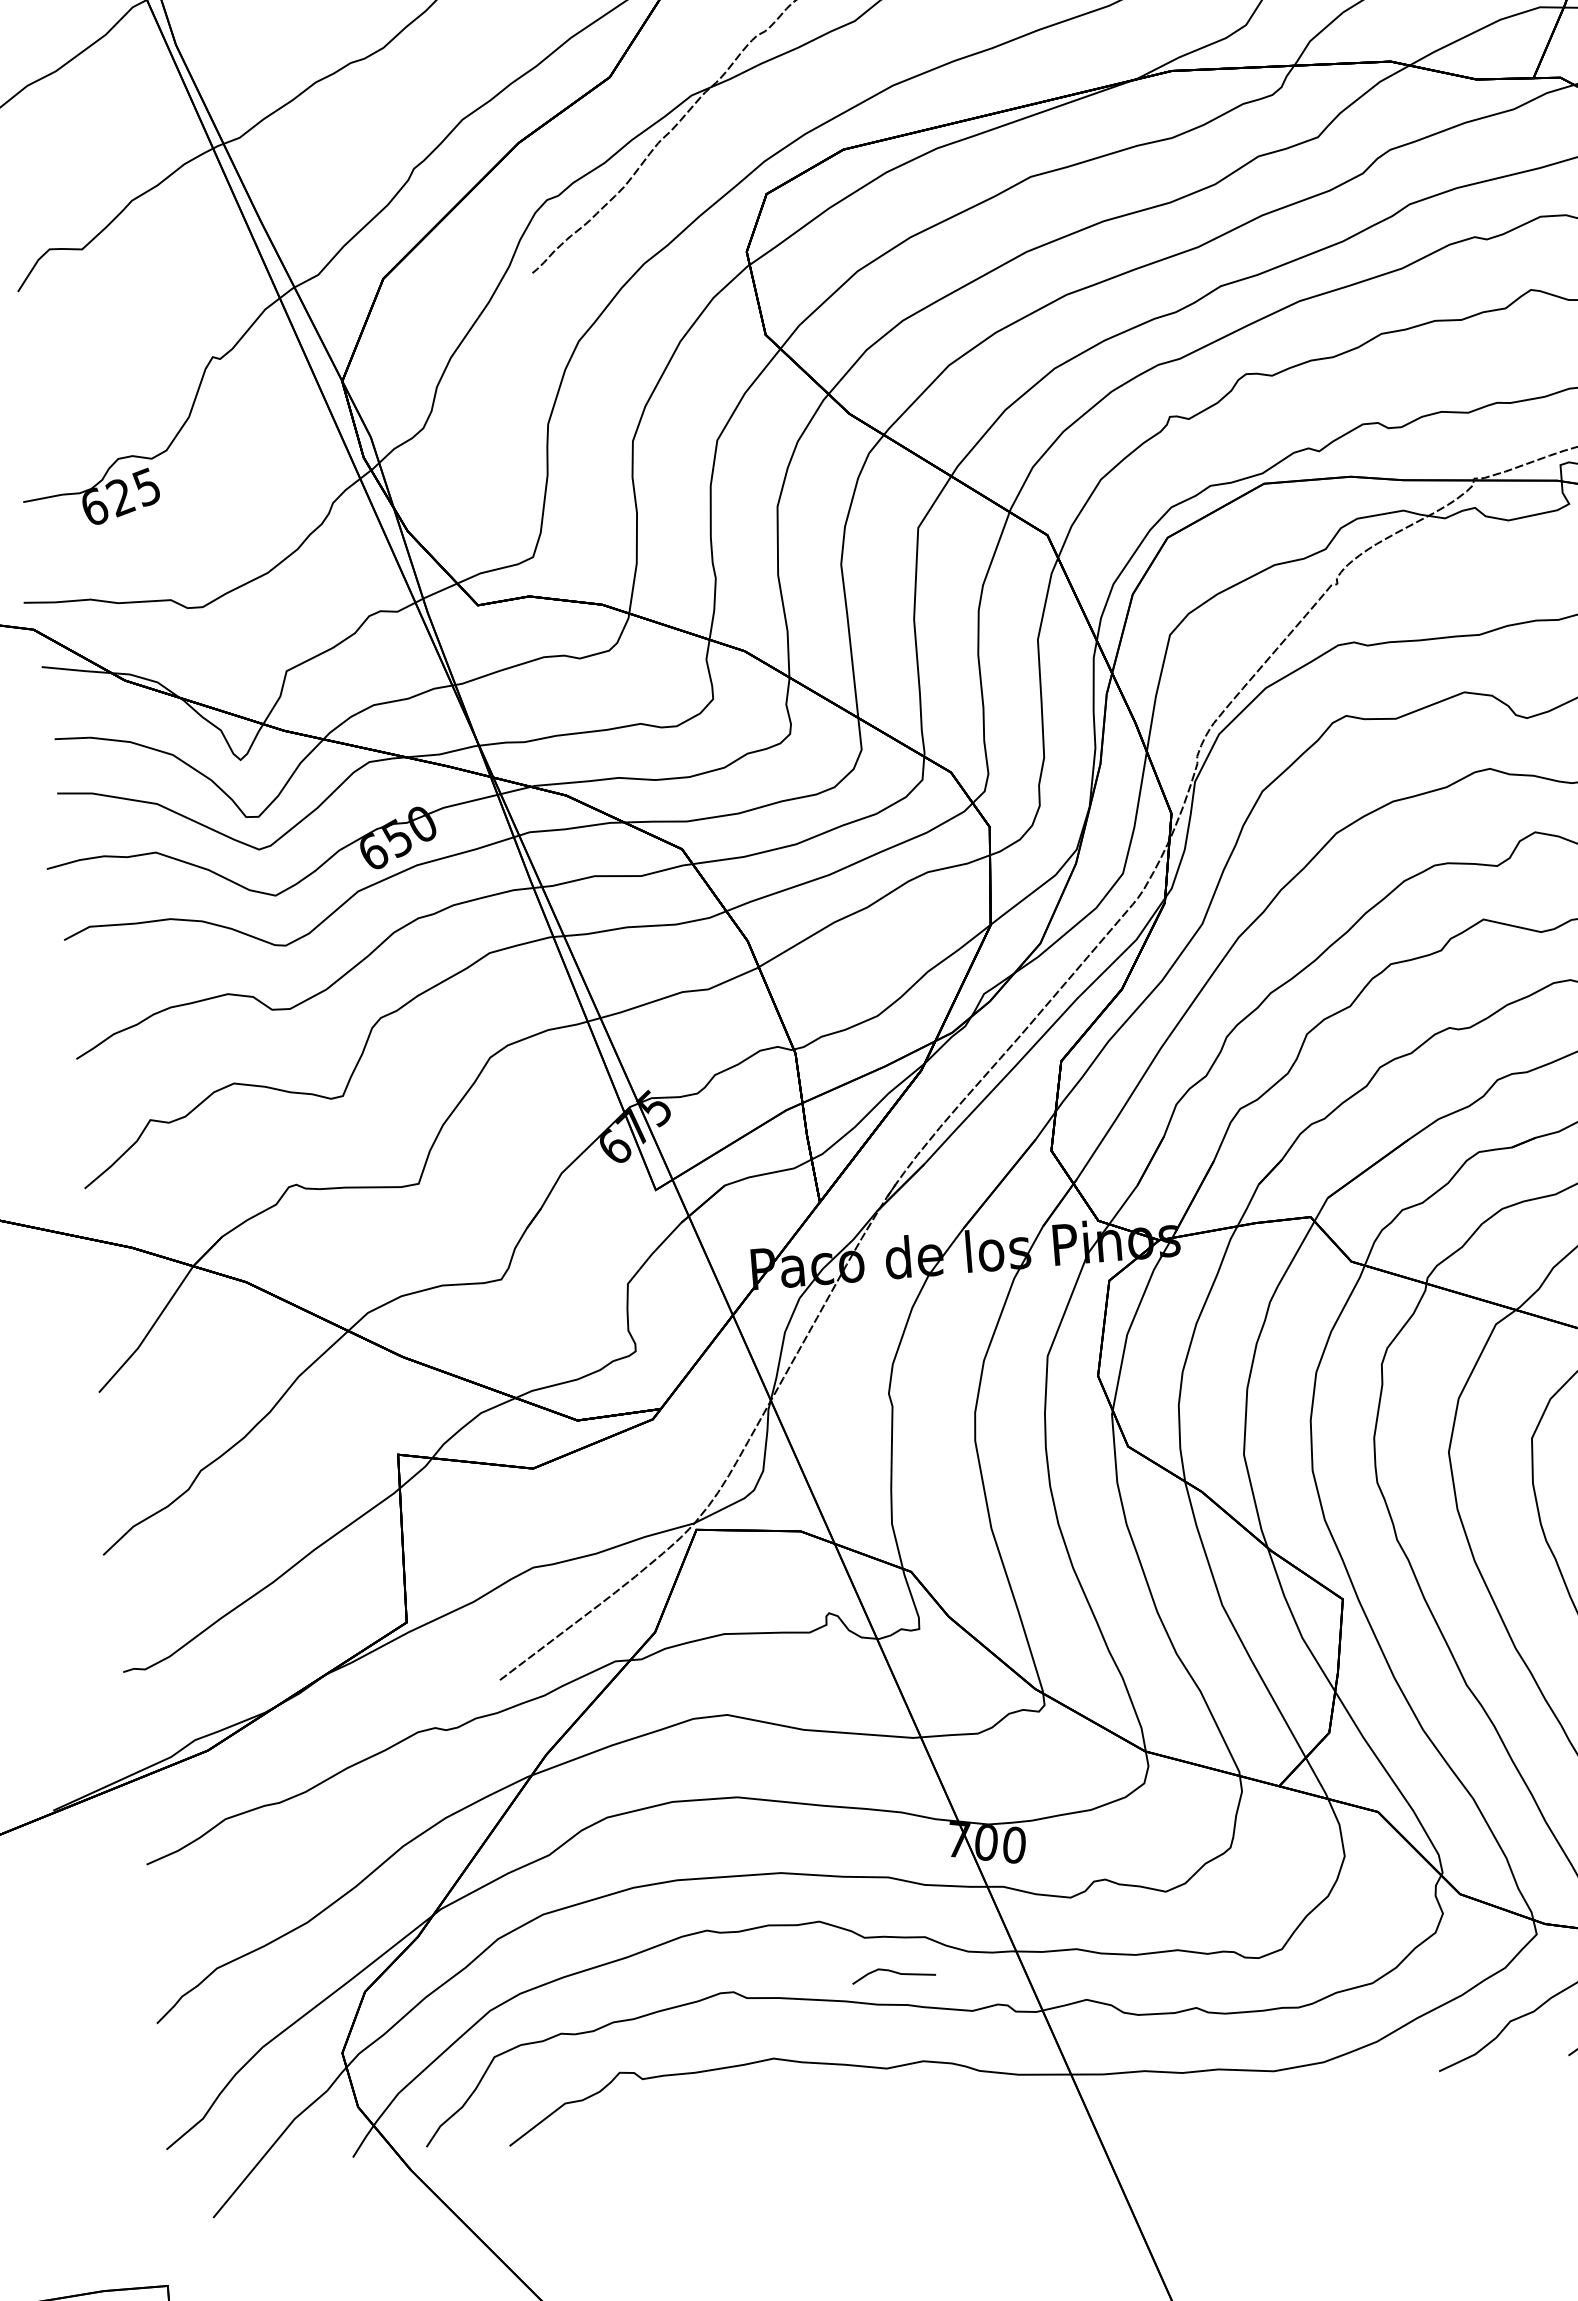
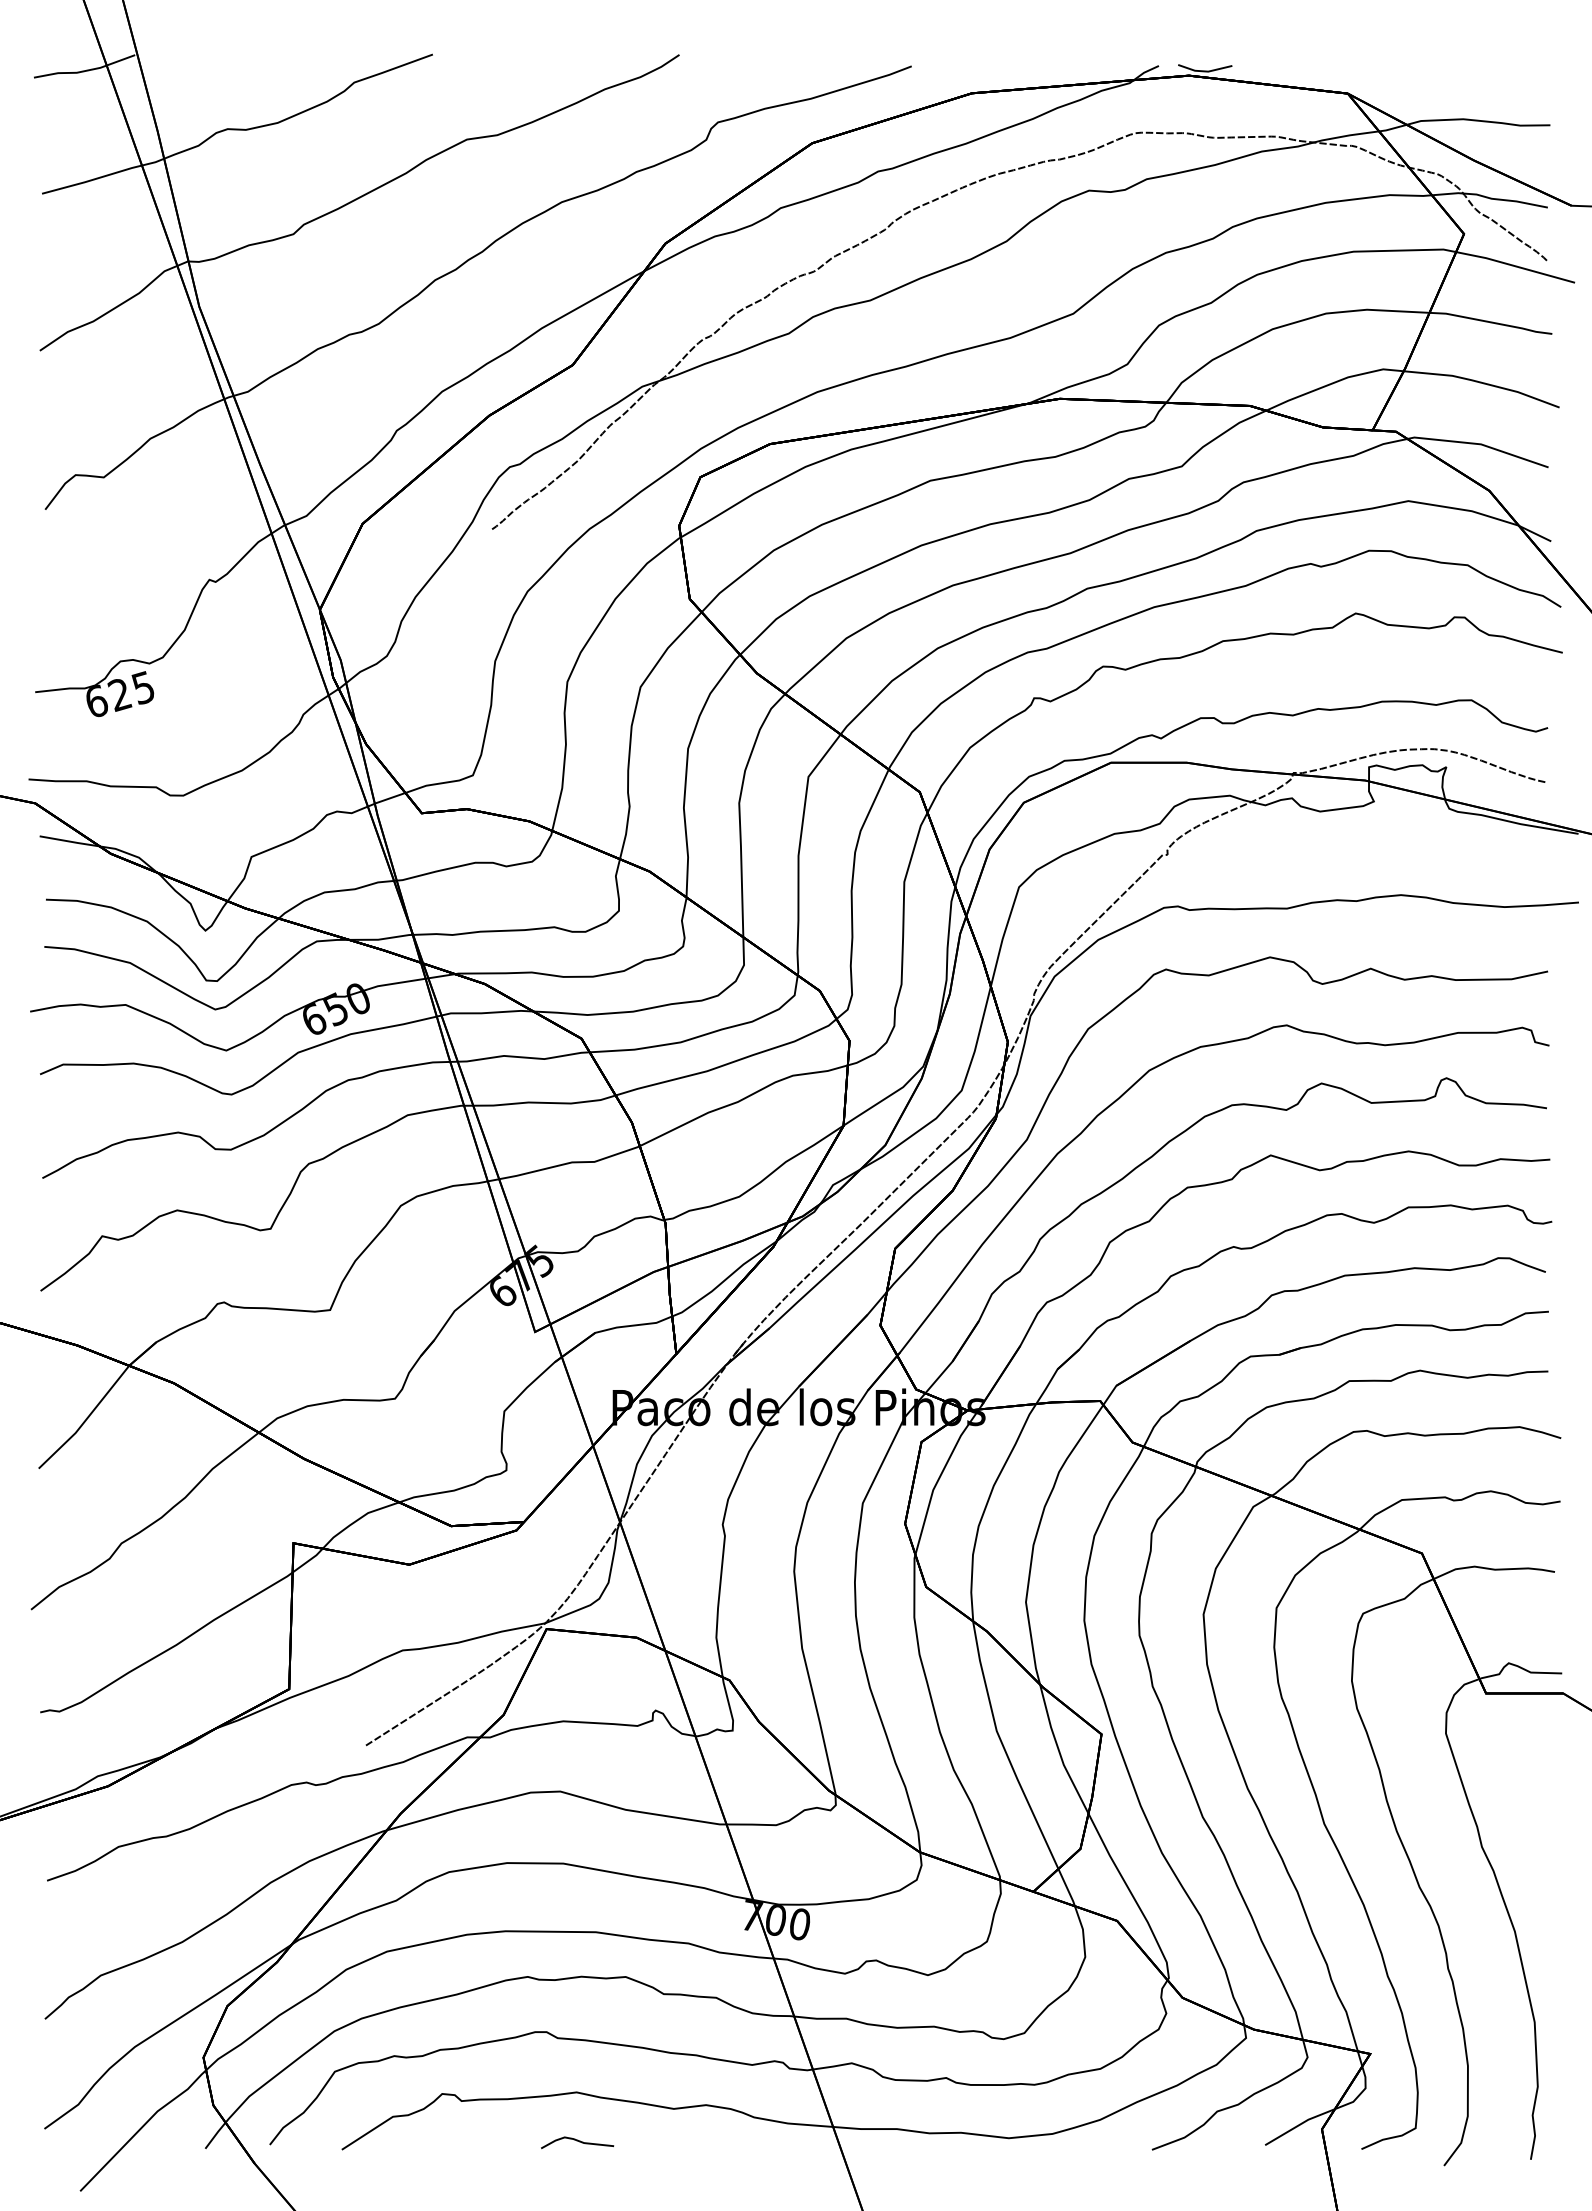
curve: (893, 1972) -> (577, 2141), moved

